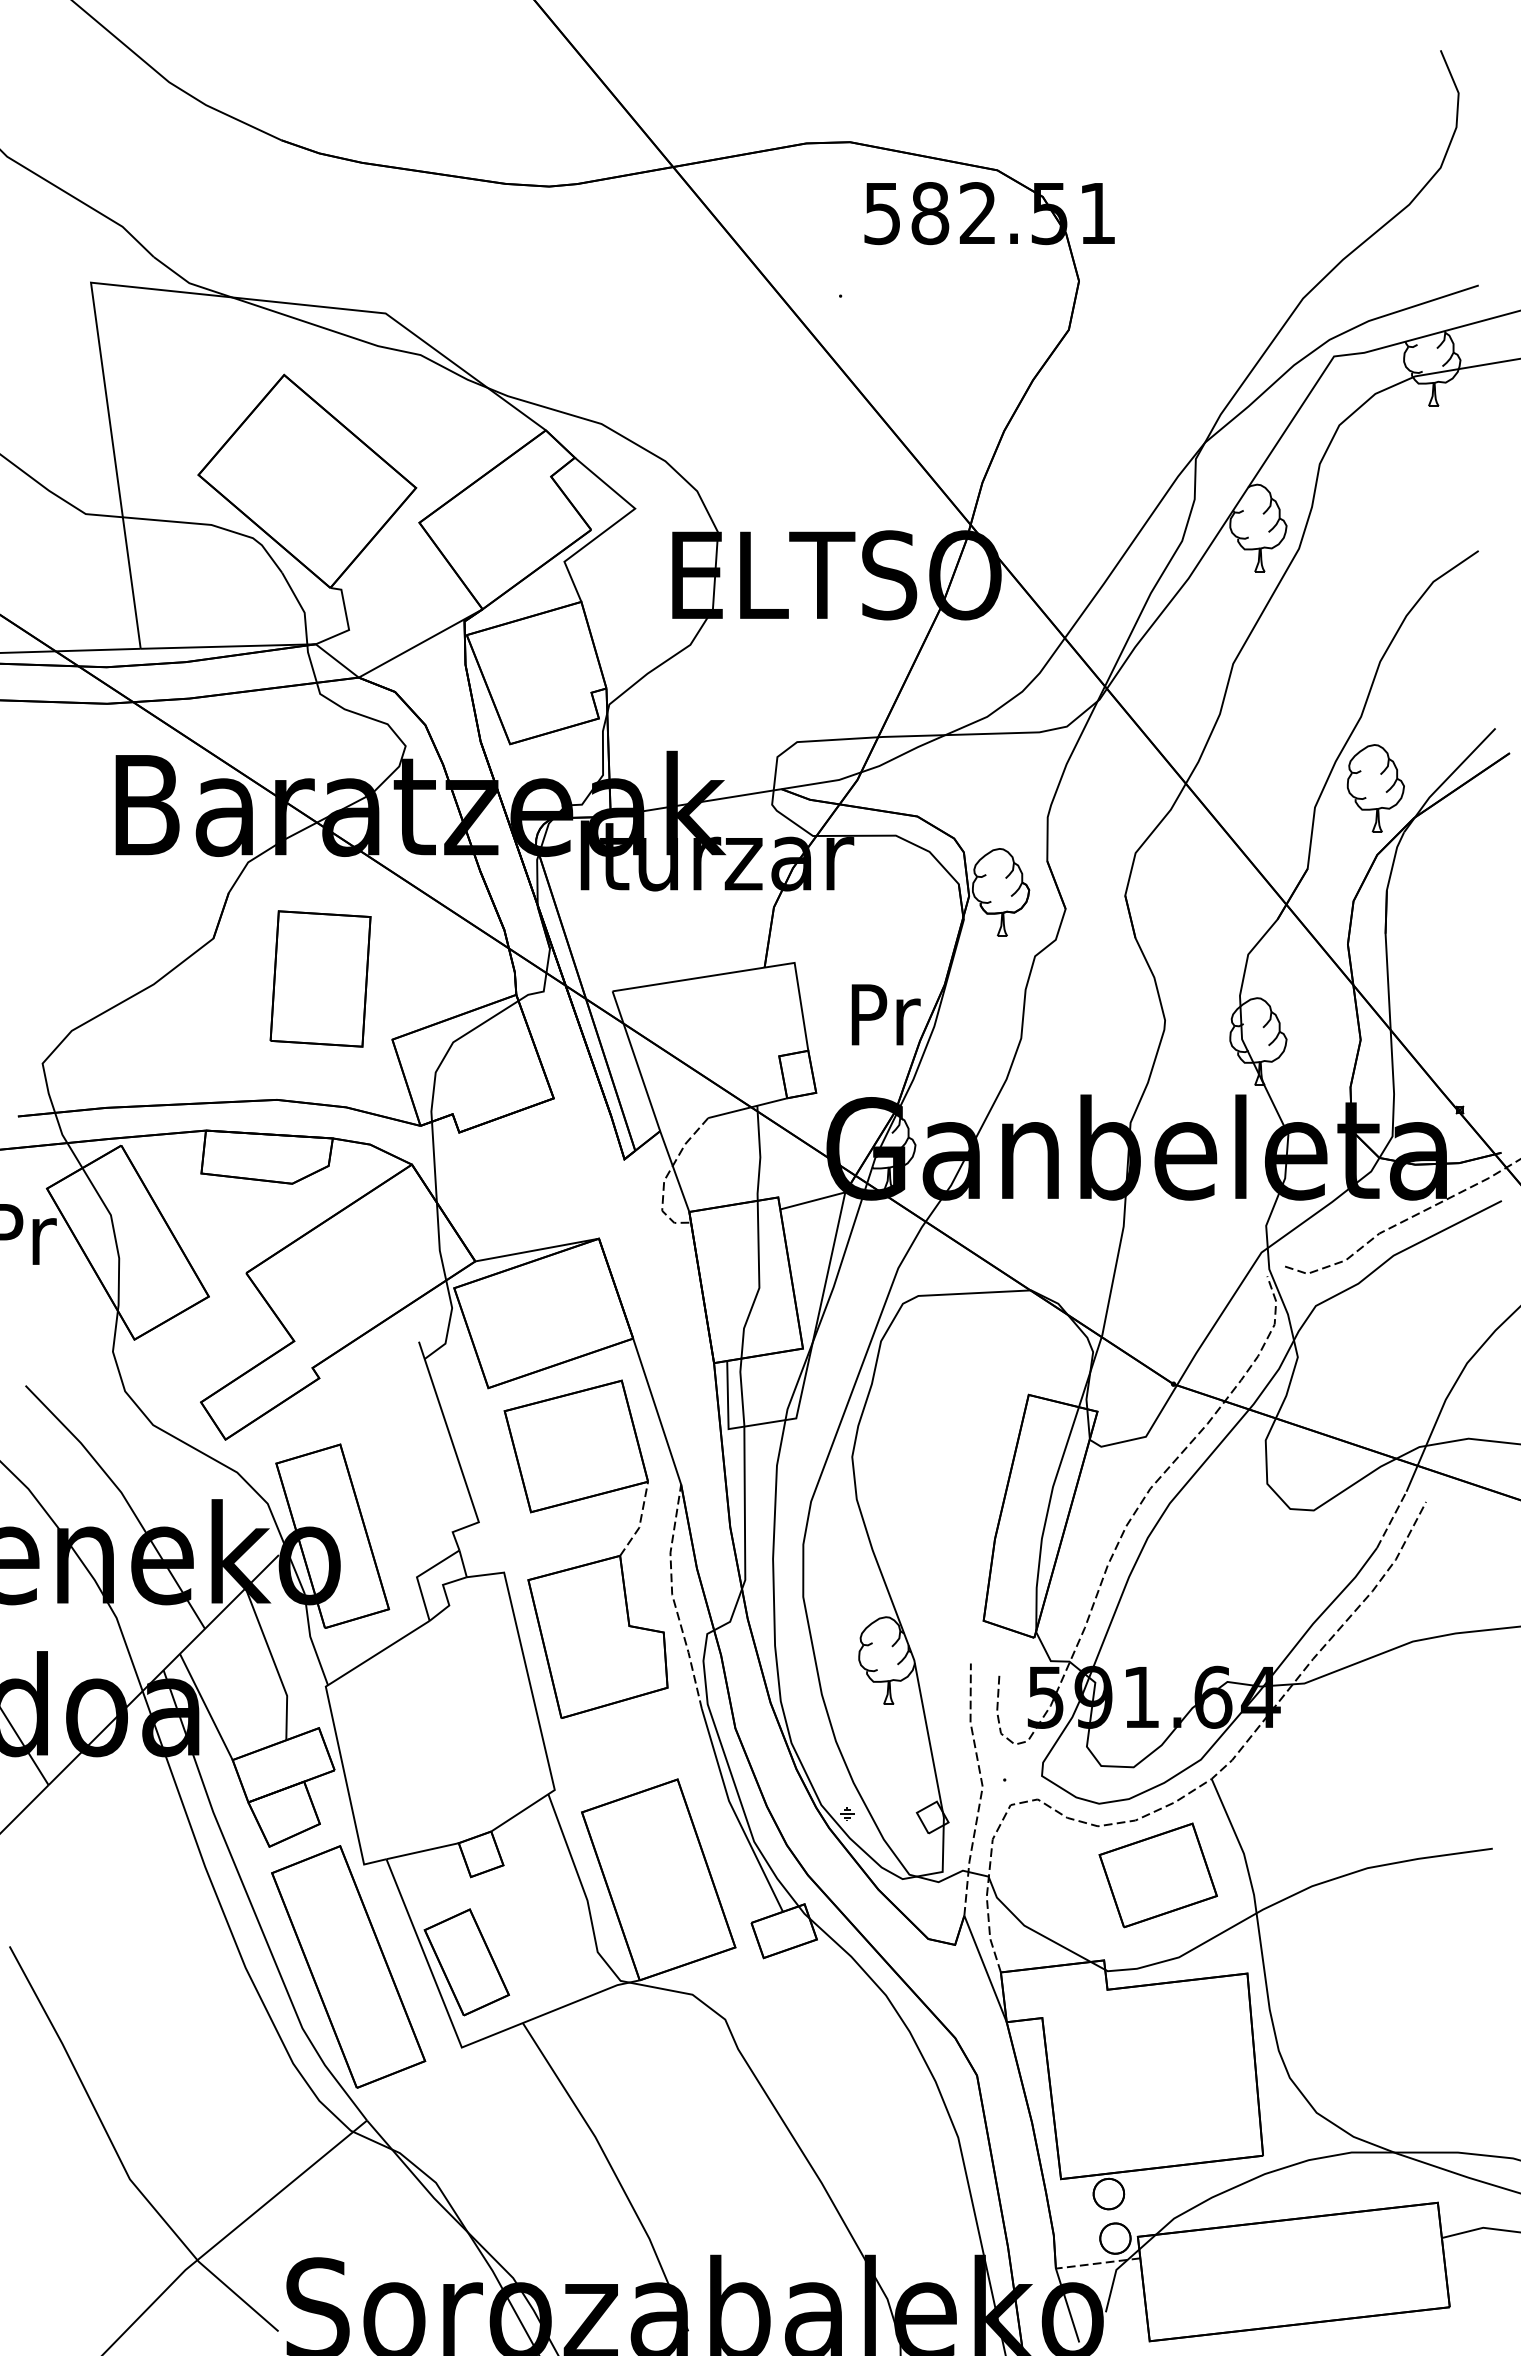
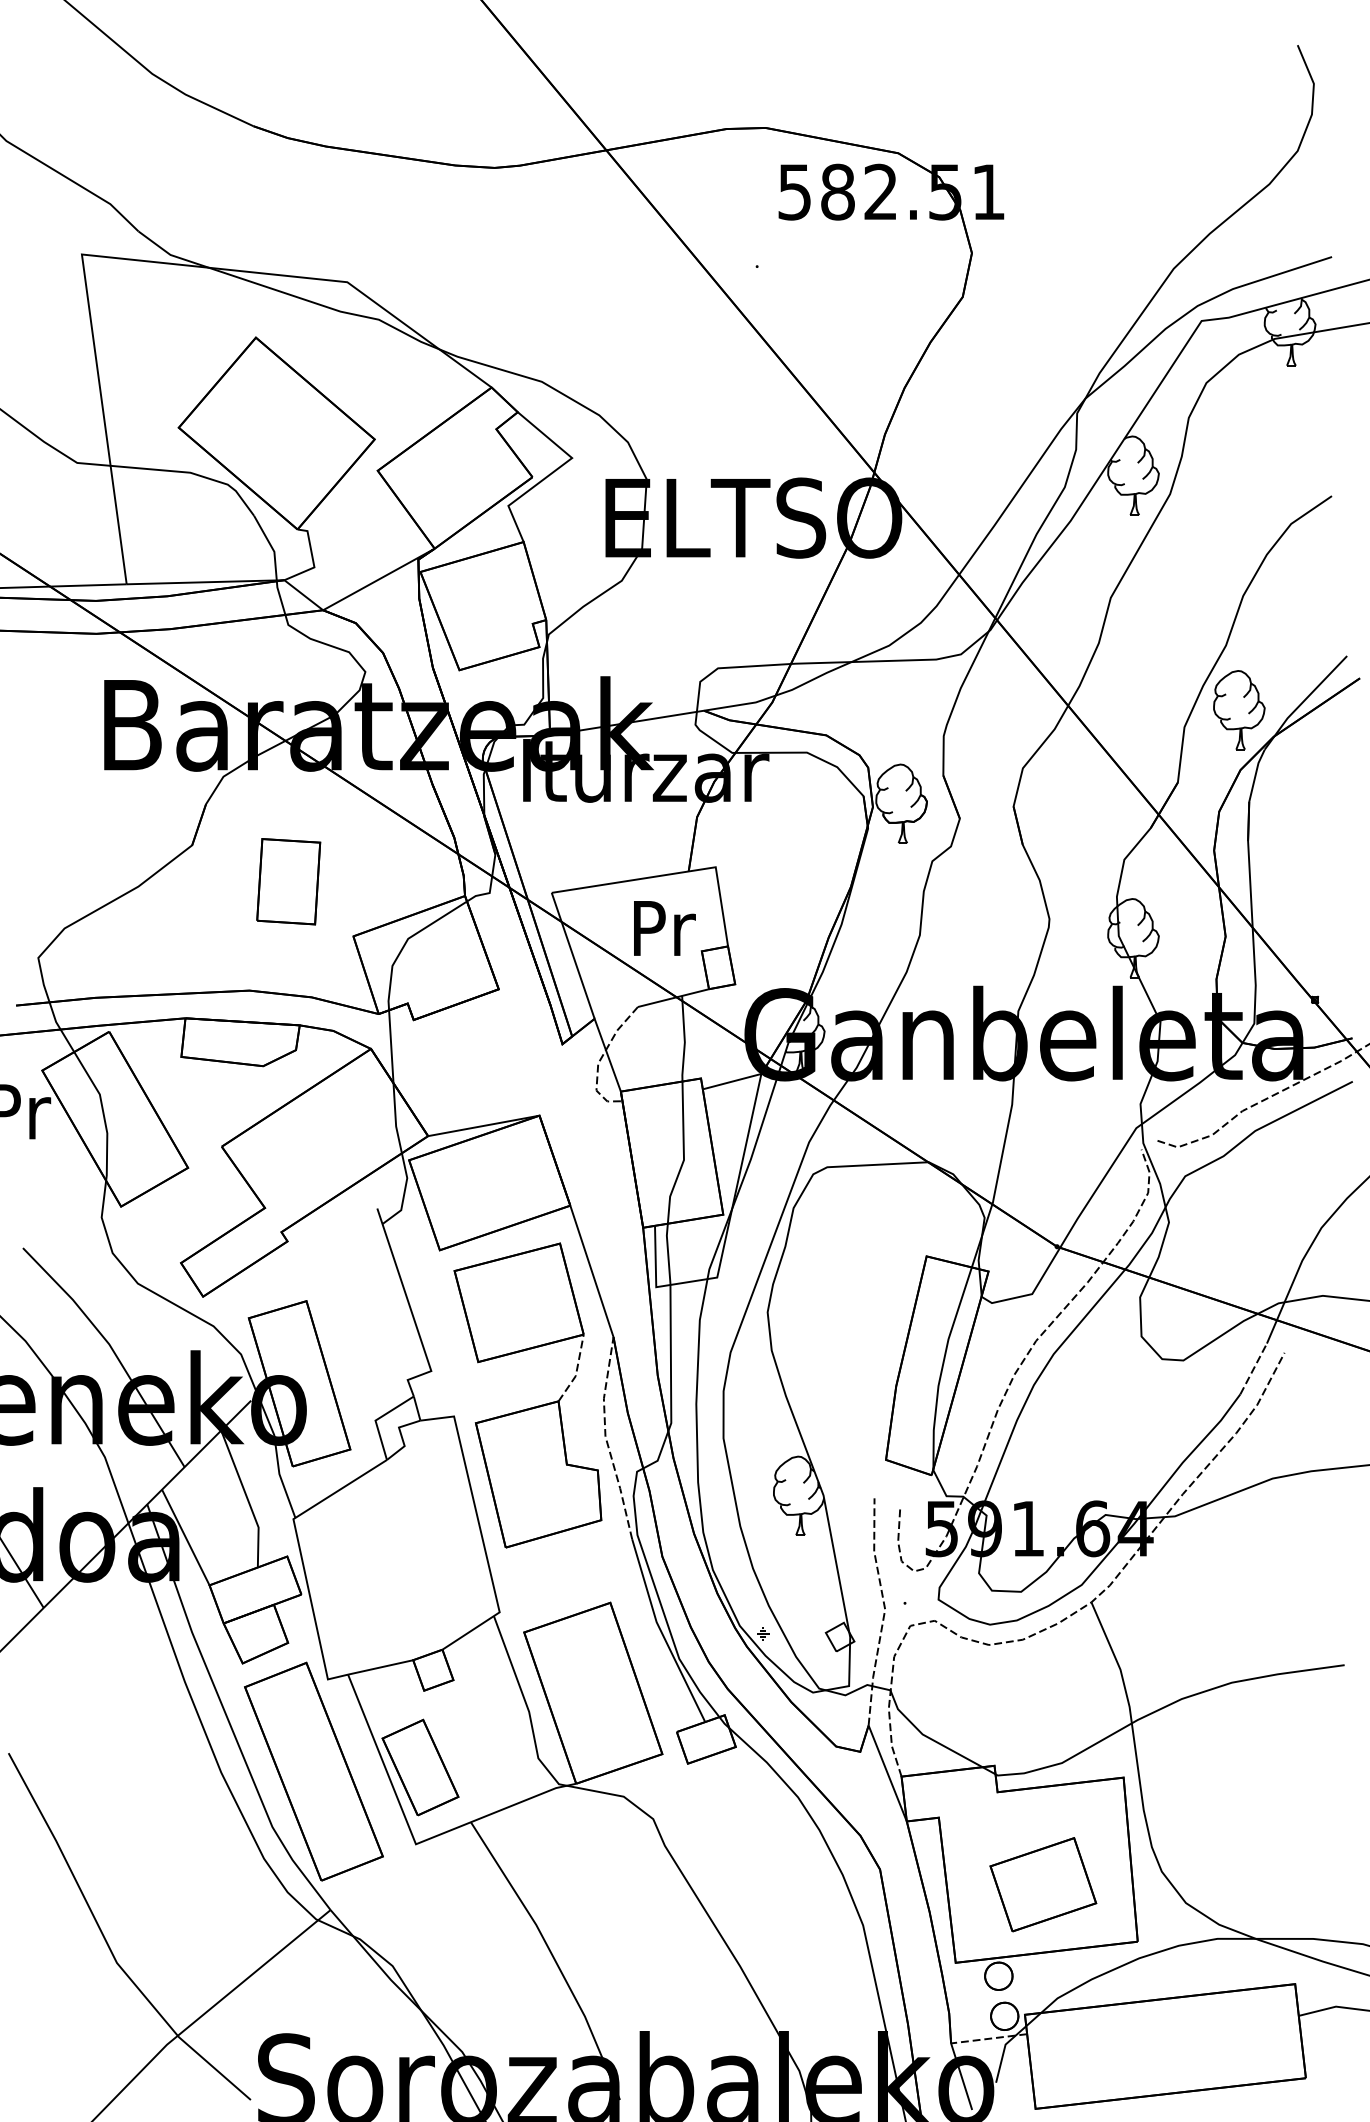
part: (320, 978) -> (288, 881), size x0.7
text: (885, 1014) -> (664, 928), moved
part: (1157, 1875) -> (1042, 1884), moved

